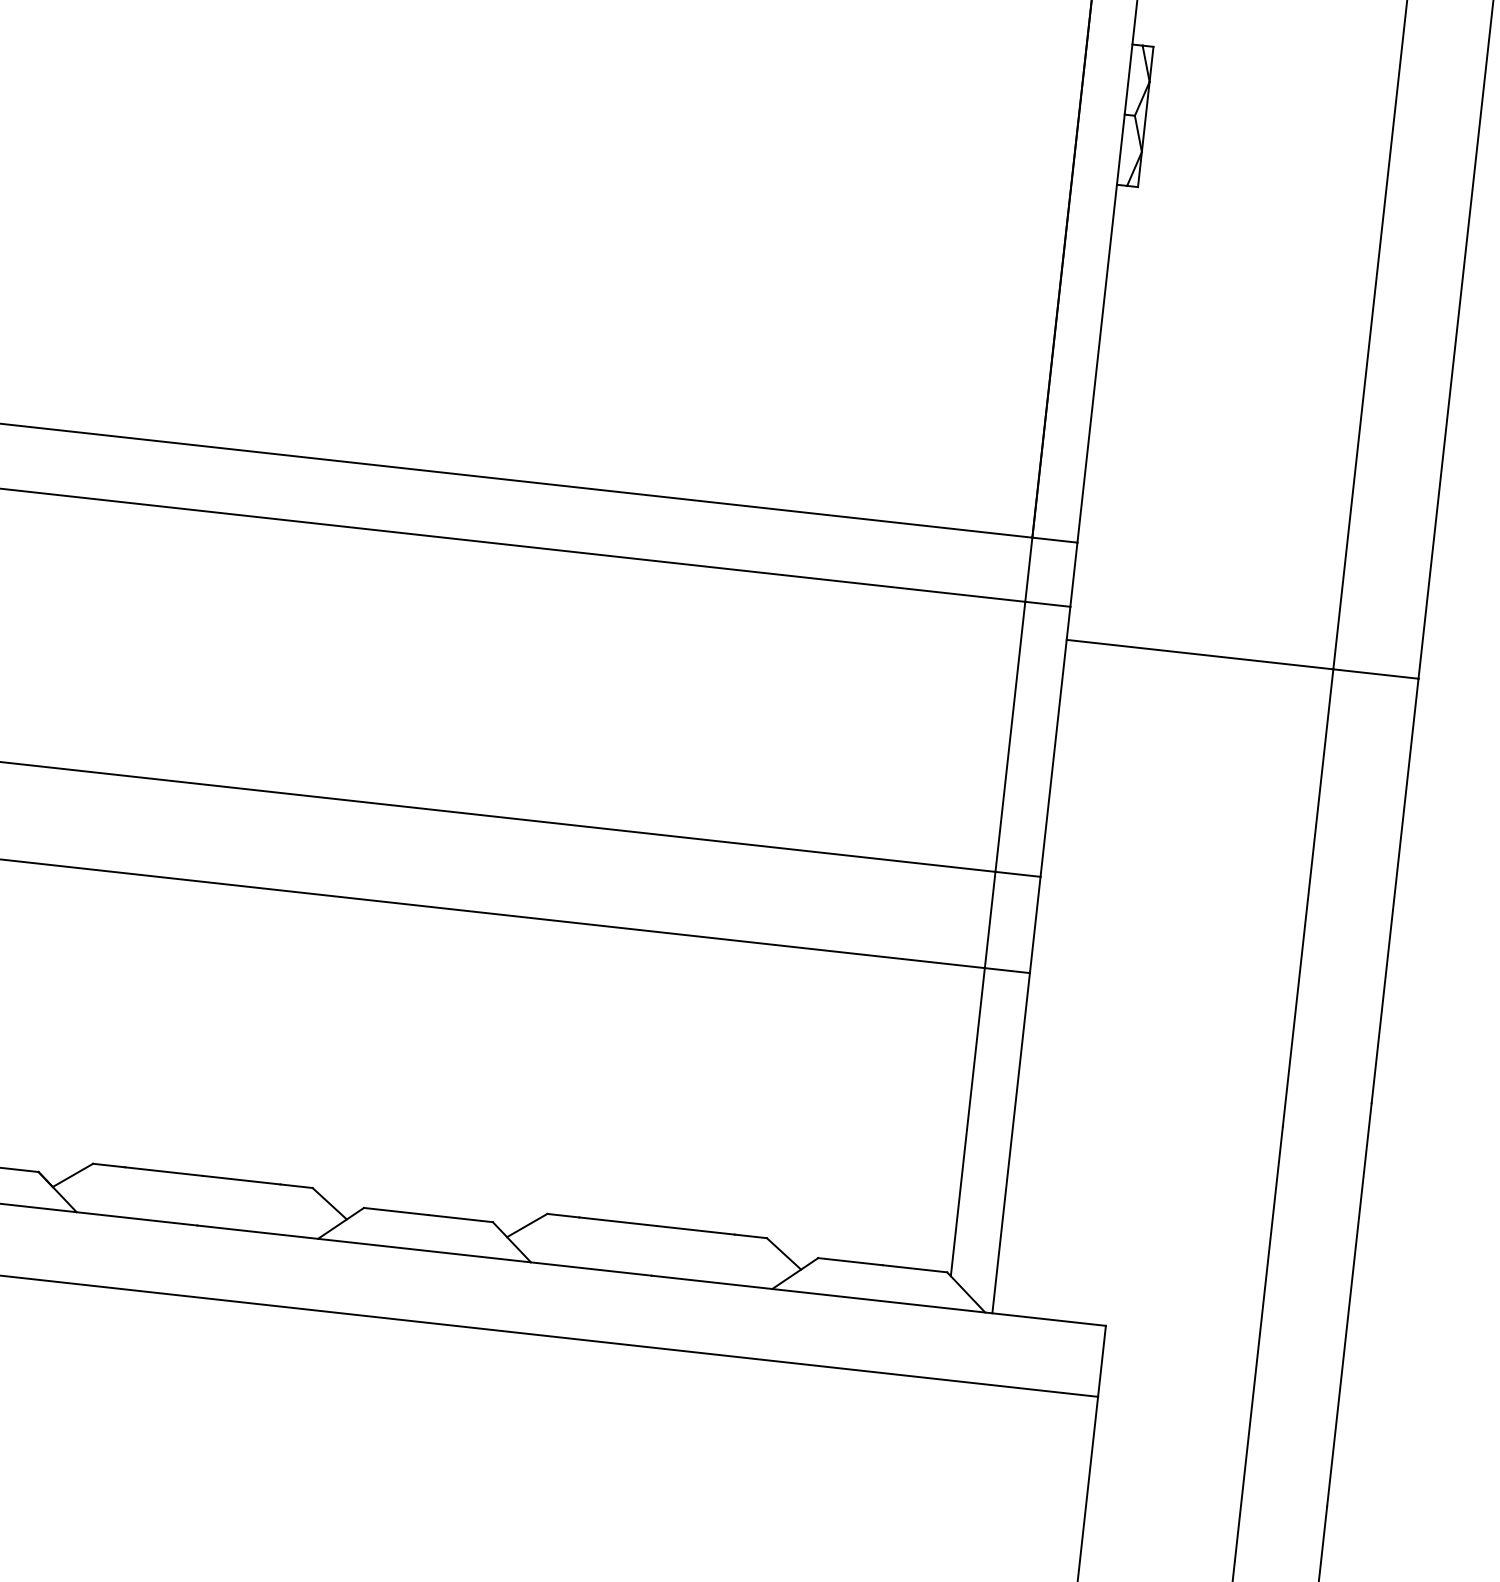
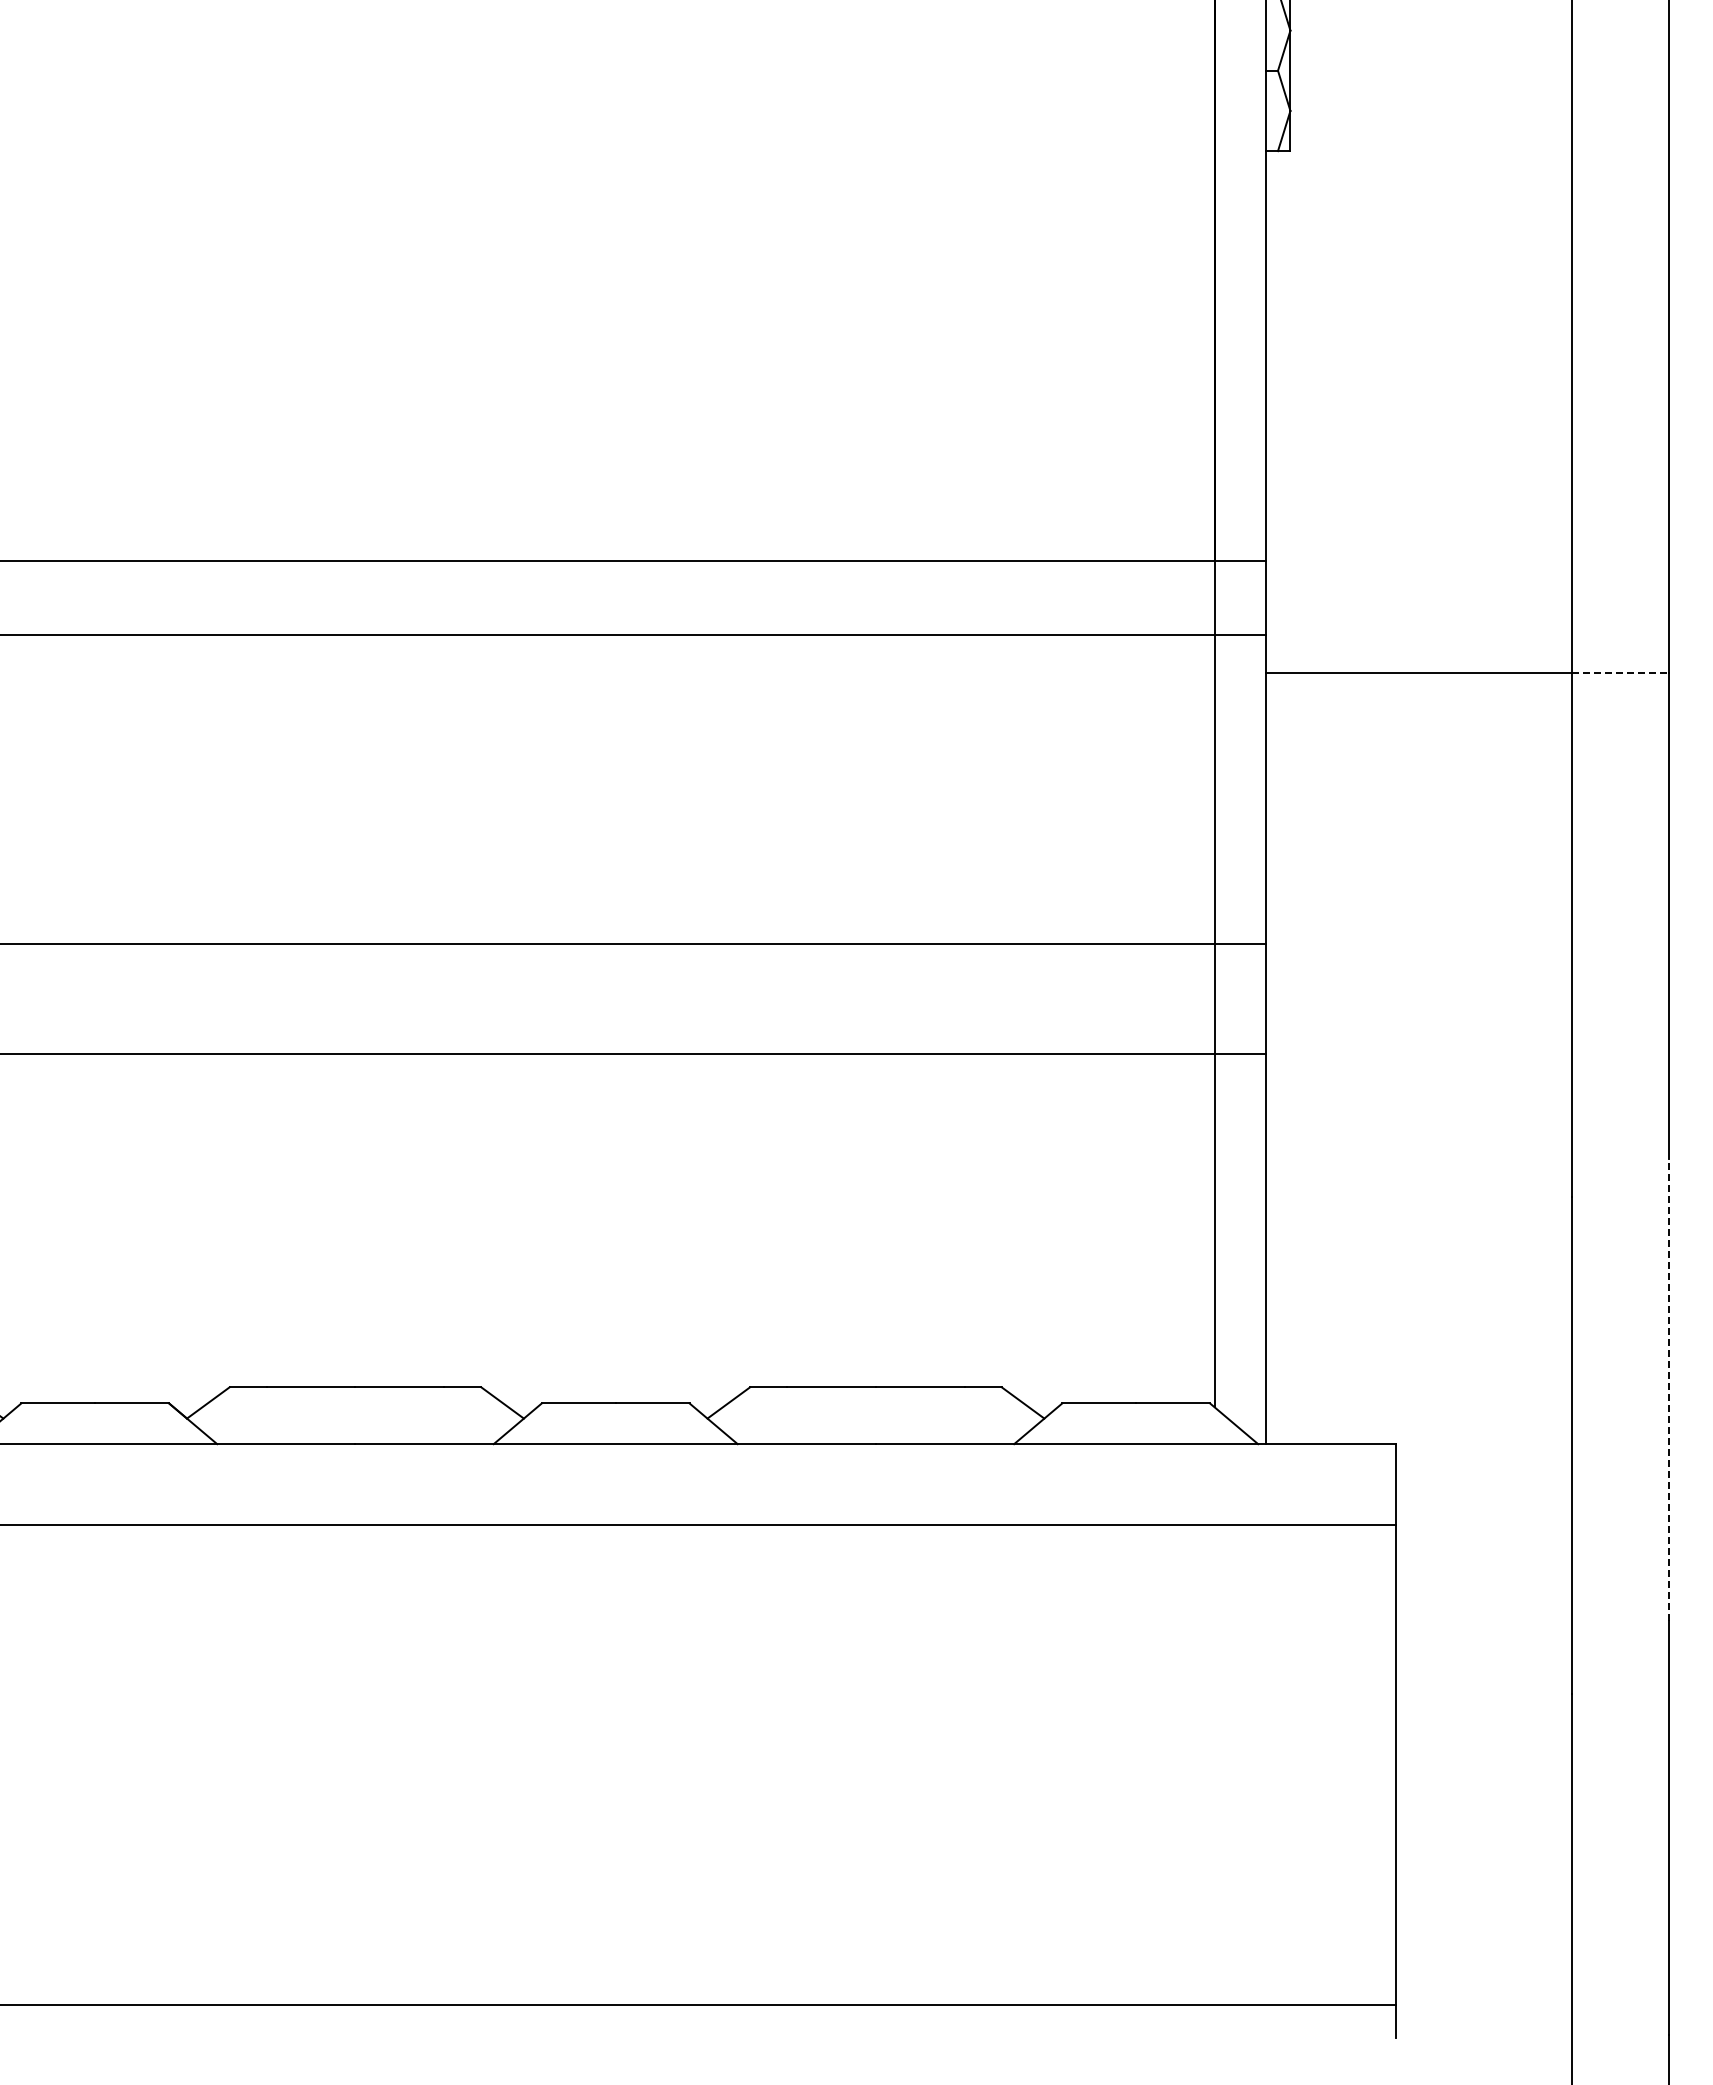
line: (1375, 673) -> (1620, 672), solid -> dashed
line: (1349, 1304) -> (1669, 1389), solid -> dashed

